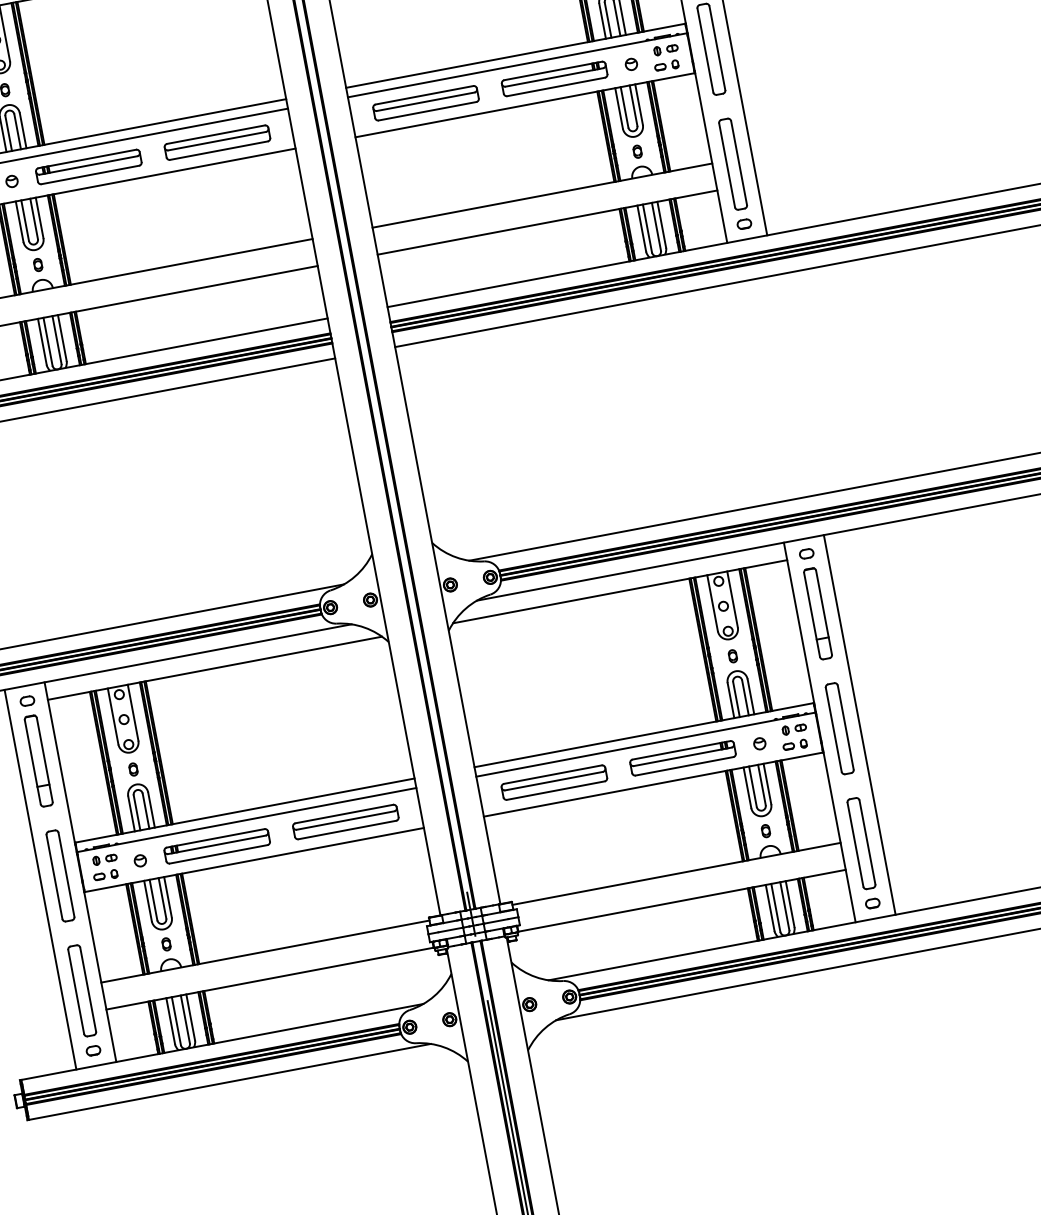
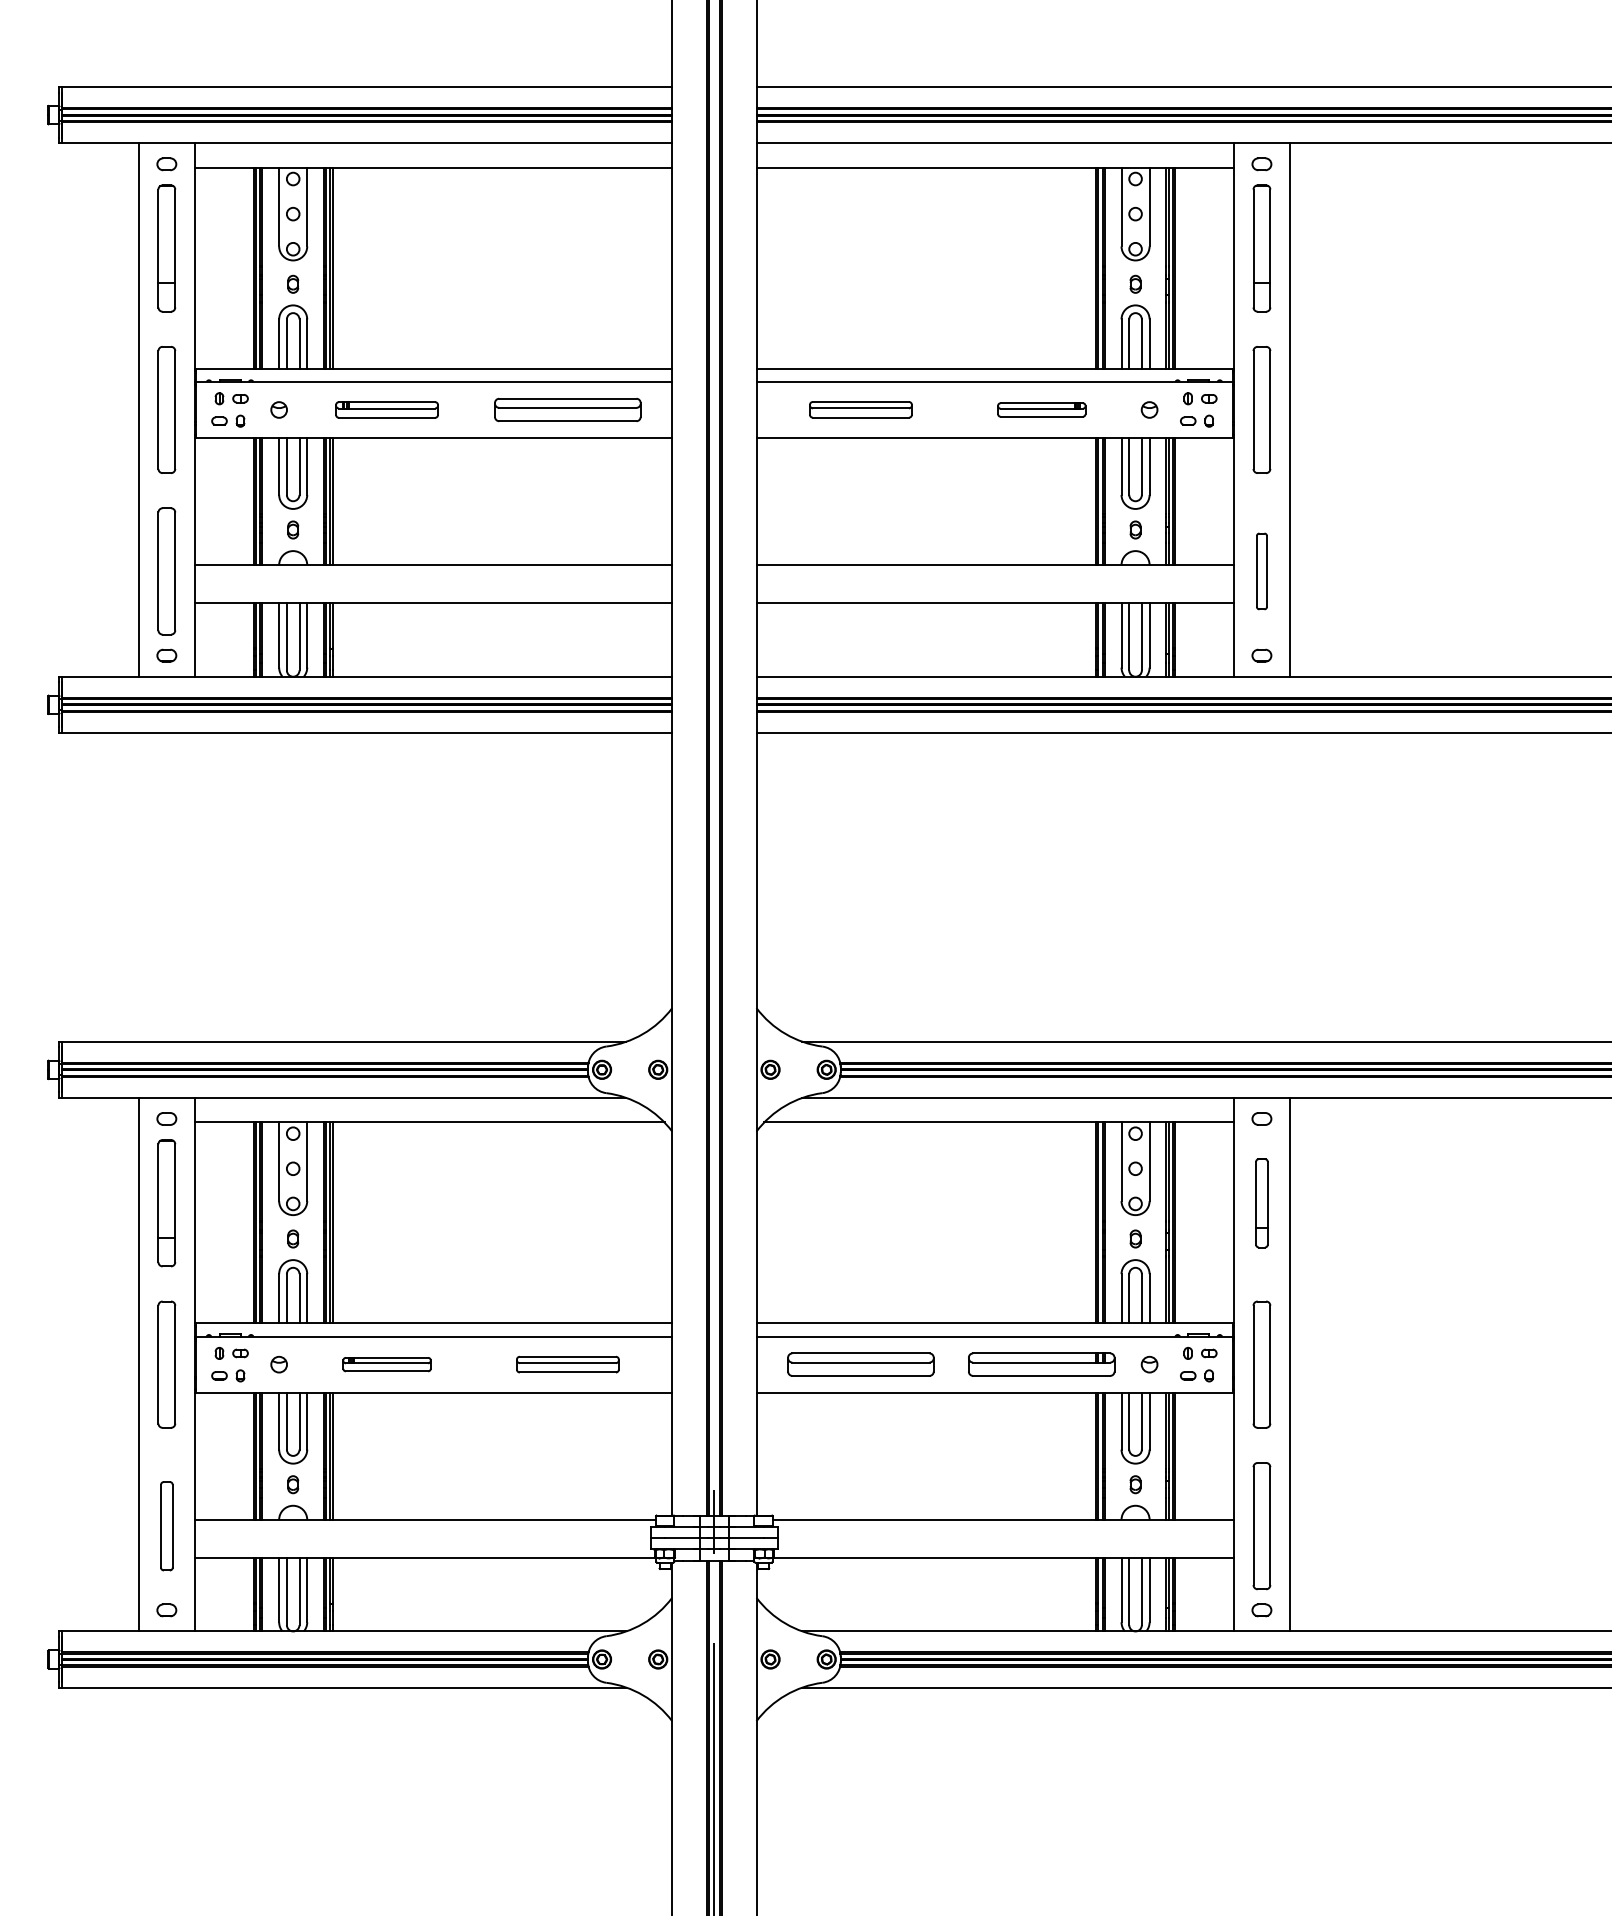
part: (554, 78) -> (1041, 409), size x0.6
part: (425, 102) -> (860, 409), size x0.7
part: (732, 164) -> (1261, 571), size x0.6
part: (88, 166) -> (386, 409), size x0.7
part: (817, 614) -> (1261, 1203), size x0.7
part: (345, 821) -> (567, 1364), size x0.7
part: (216, 846) -> (386, 1364), size x0.6
part: (82, 991) -> (166, 1526), size x0.7

